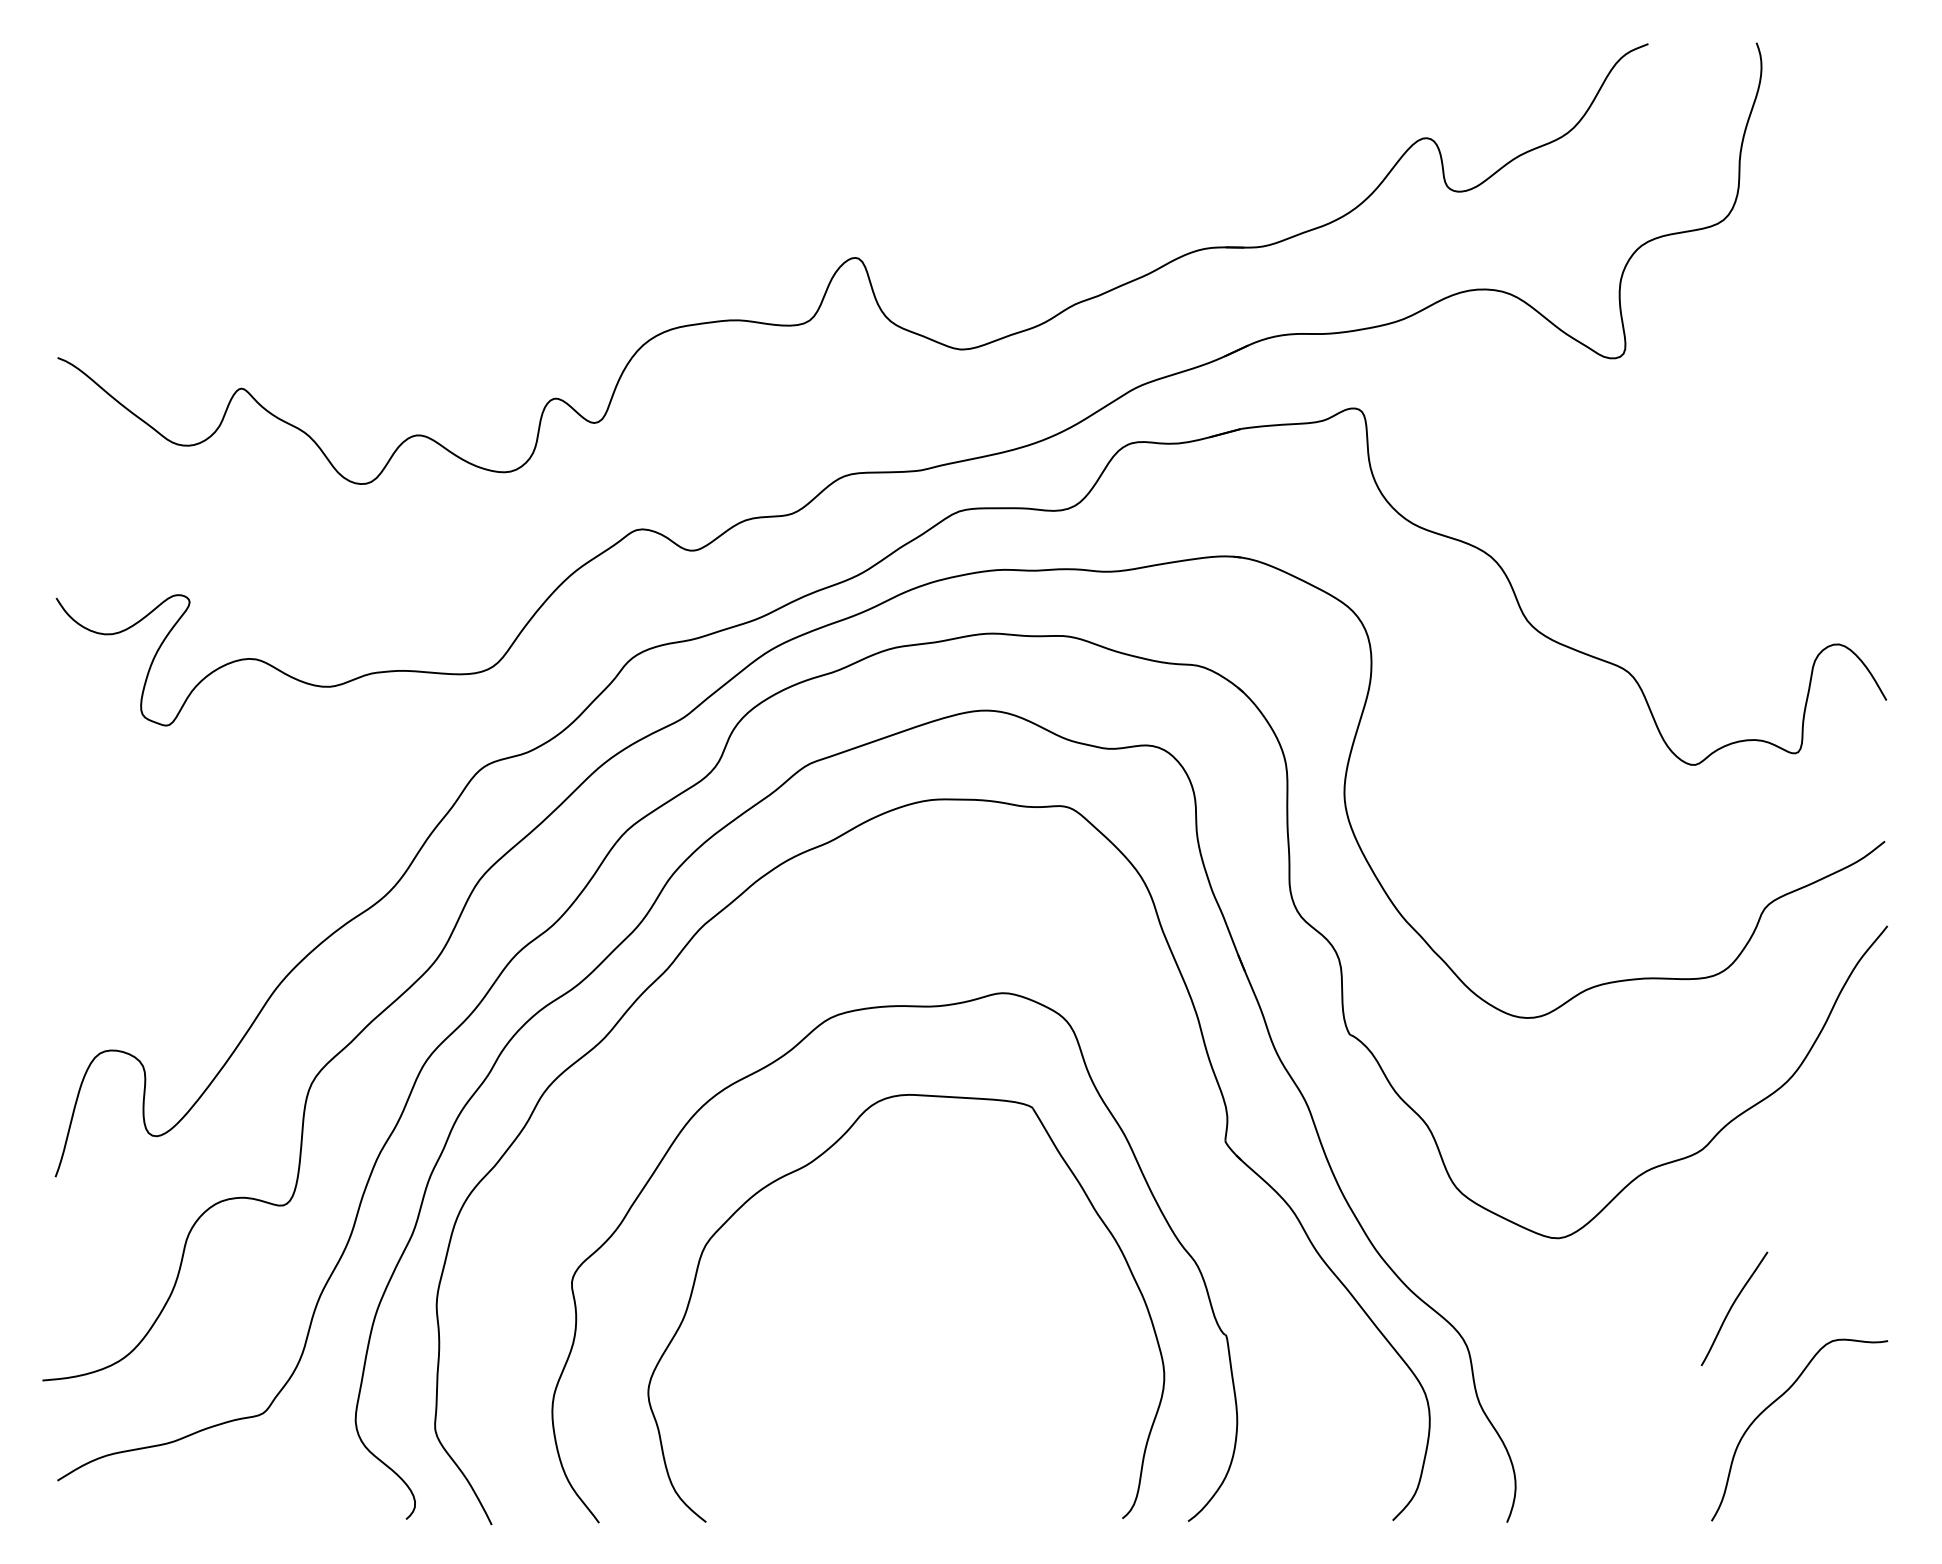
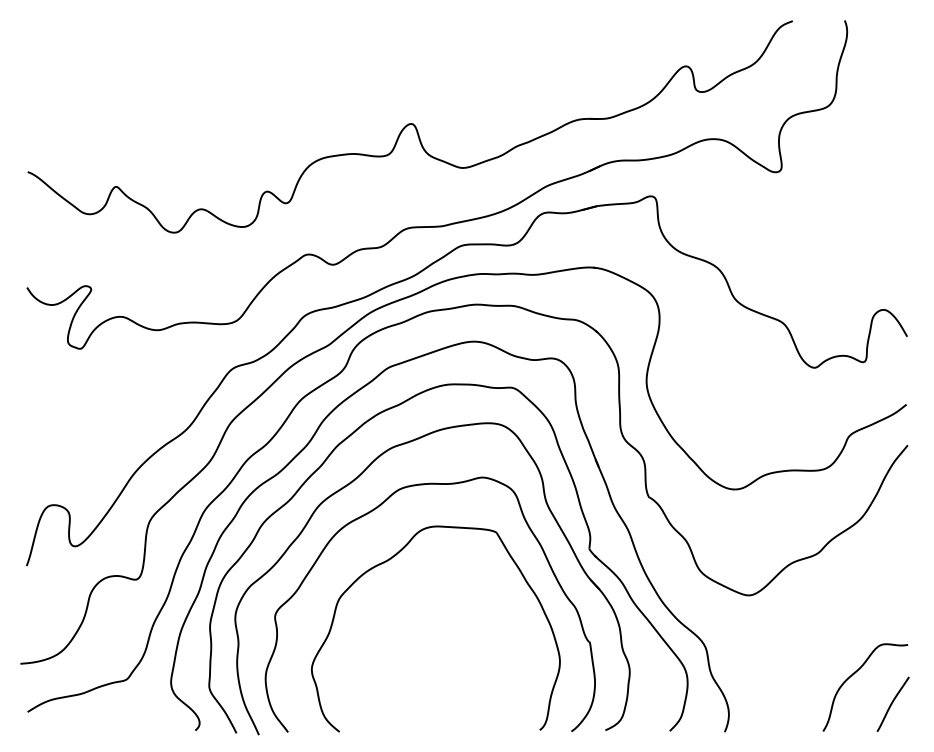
part: (737, 1001) -> (354, 481), added
curve: (1733, 1307) -> (892, 703), moved

